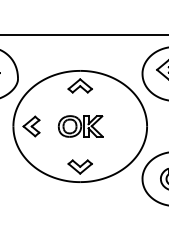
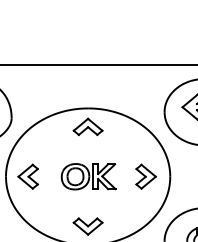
part: (127, 126) -> (146, 176), added

